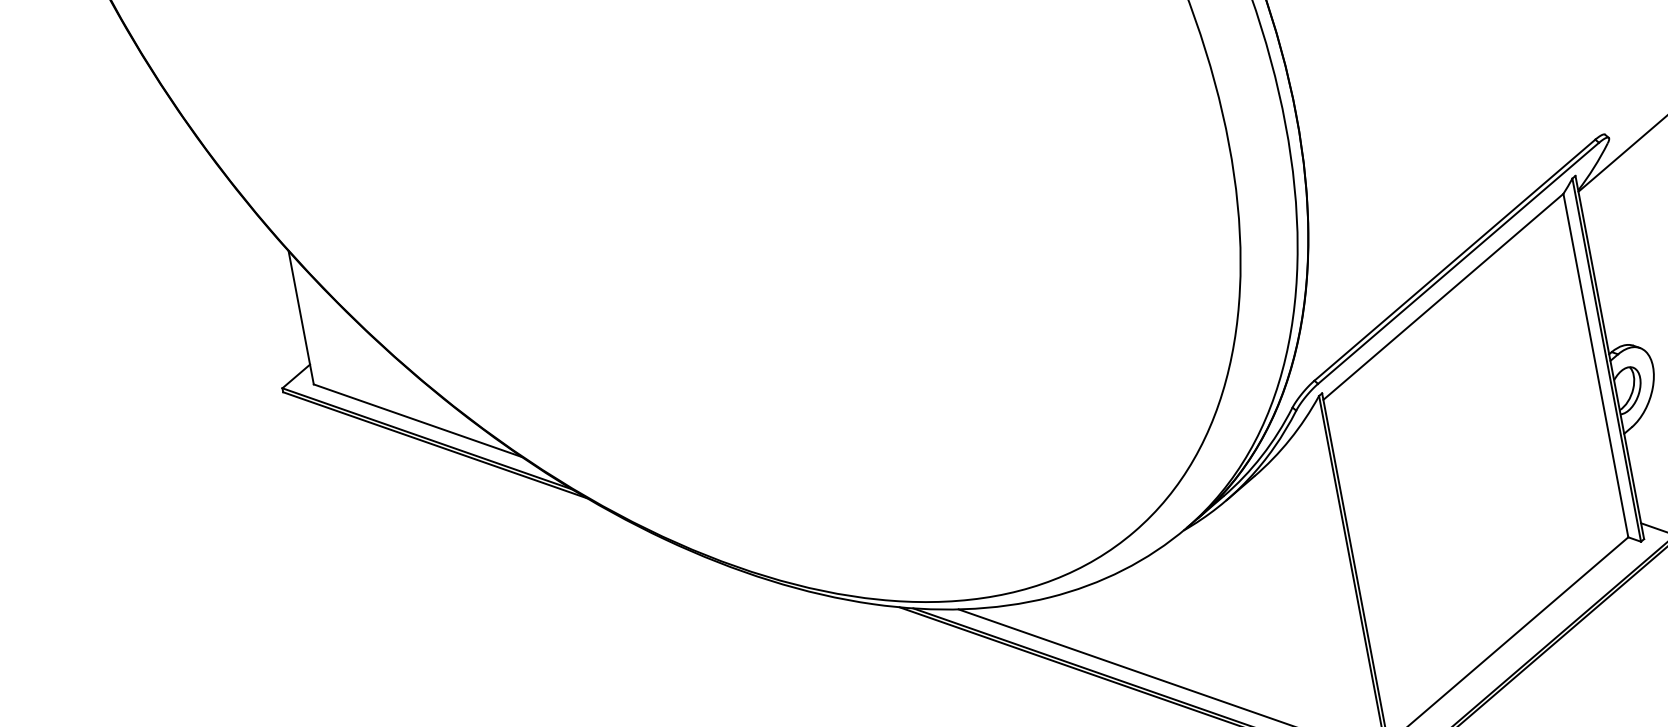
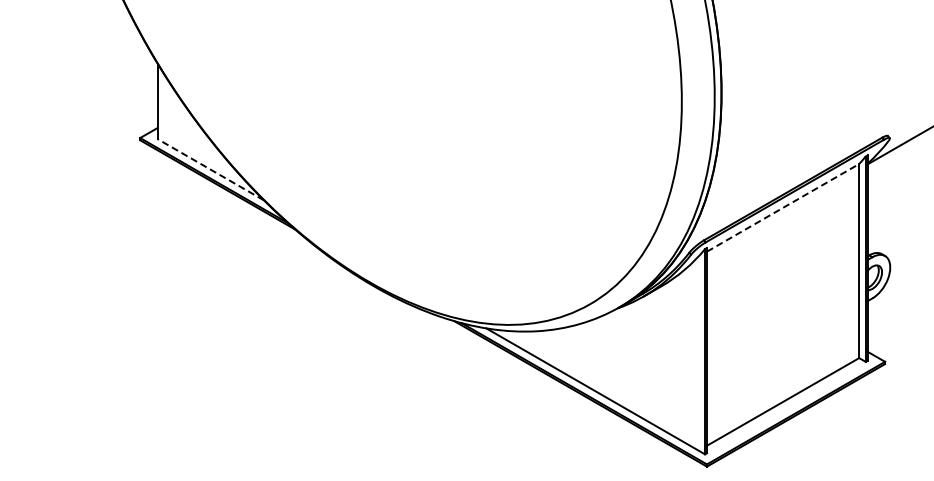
line: (1444, 296) -> (783, 207), solid -> dashed
line: (417, 420) -> (210, 169), solid -> dashed

